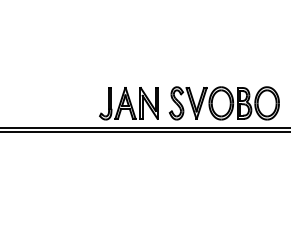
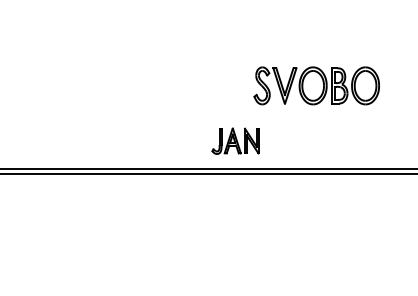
part: (128, 103) -> (235, 141), size x0.7
part: (224, 103) -> (316, 85), moved

